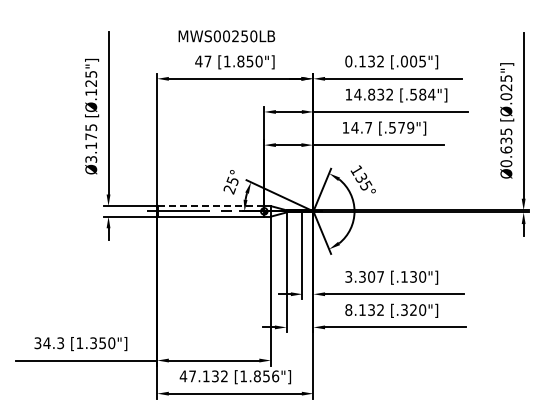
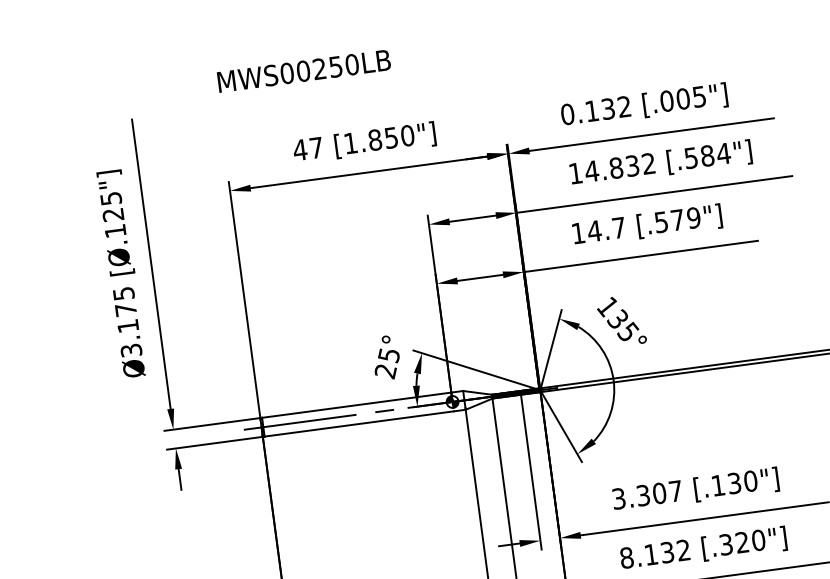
text: (226, 36) -> (303, 71), moved
line: (210, 206) -> (355, 406), dashed -> solid

